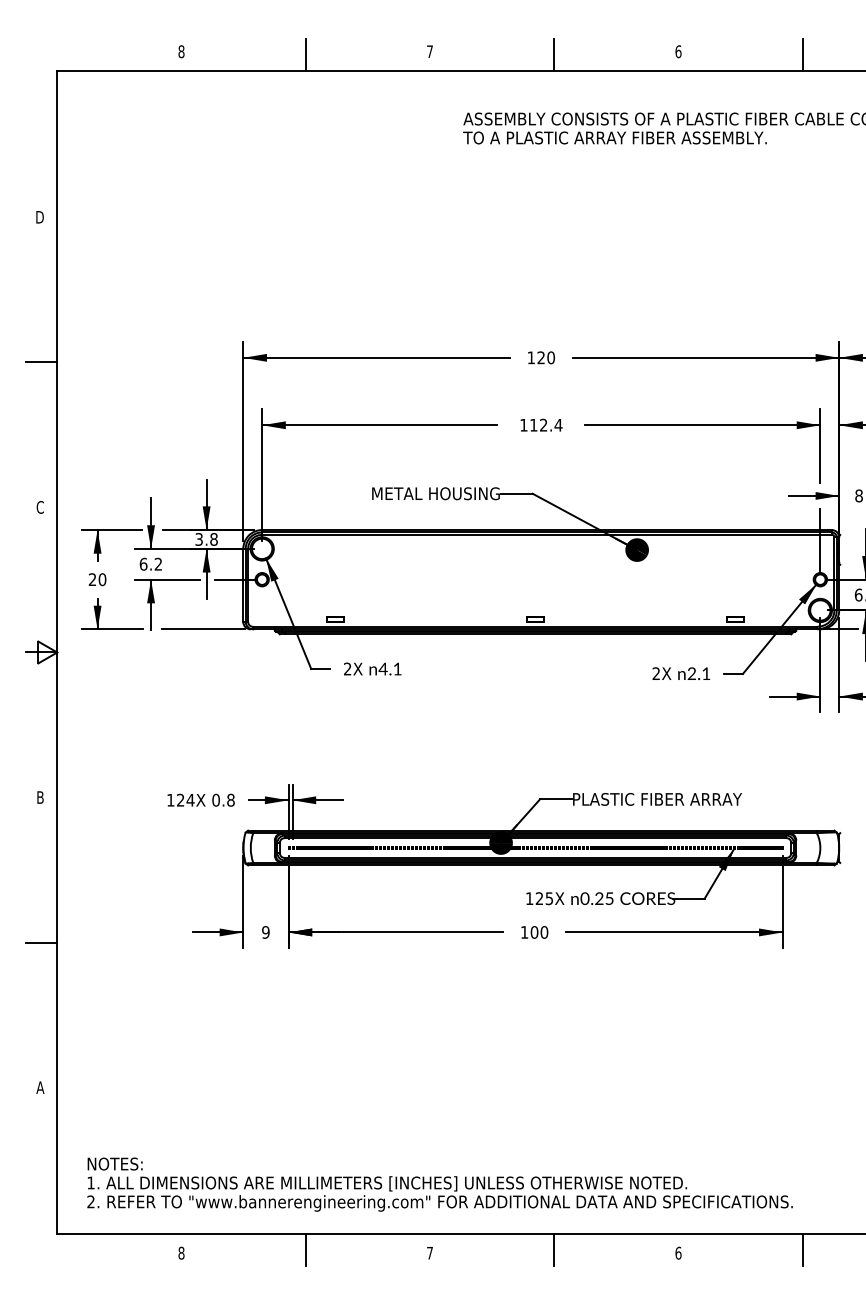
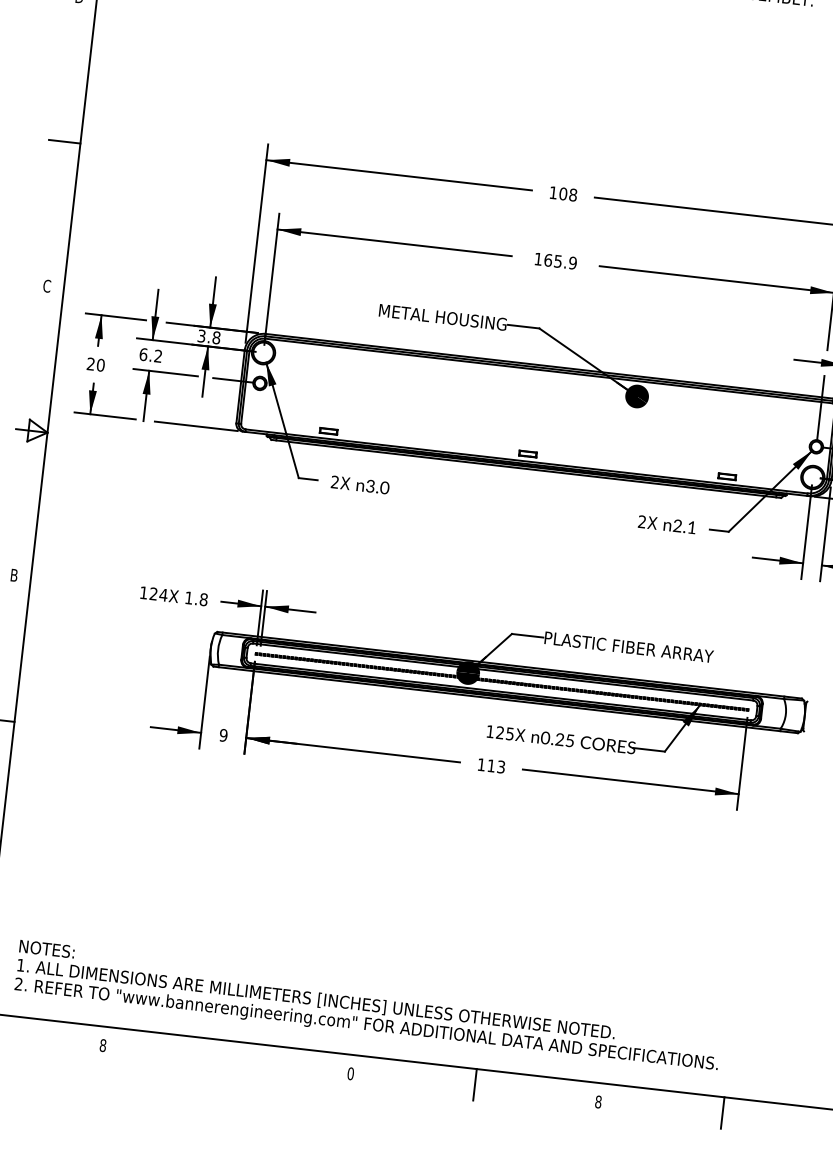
text: (546, 357) -> (568, 194), 120 -> 108
text: (546, 424) -> (561, 261), 112.4 -> 165.9
text: (390, 668) -> (377, 486), 4.1 -> 3.0
text: (215, 799) -> (188, 597), 0.8 -> 1.8
text: (539, 932) -> (496, 766), 100 -> 113
line: (305, 1249) -> (227, 1055), removed
text: (430, 1252) -> (351, 1073), 7 -> 0
text: (678, 1252) -> (598, 1101), 6 -> 8

